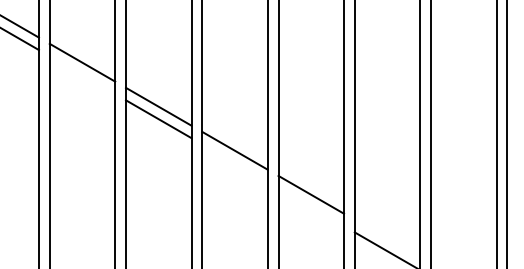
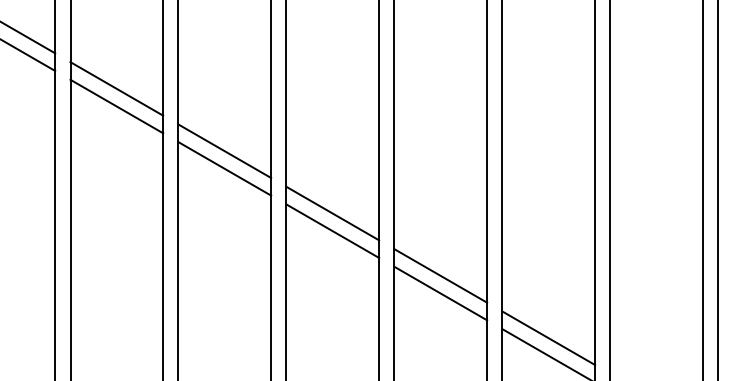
line: (82, 75) -> (116, 106), added
line: (234, 163) -> (332, 231), added
line: (311, 207) -> (441, 293), added
line: (387, 238) -> (548, 337), added

